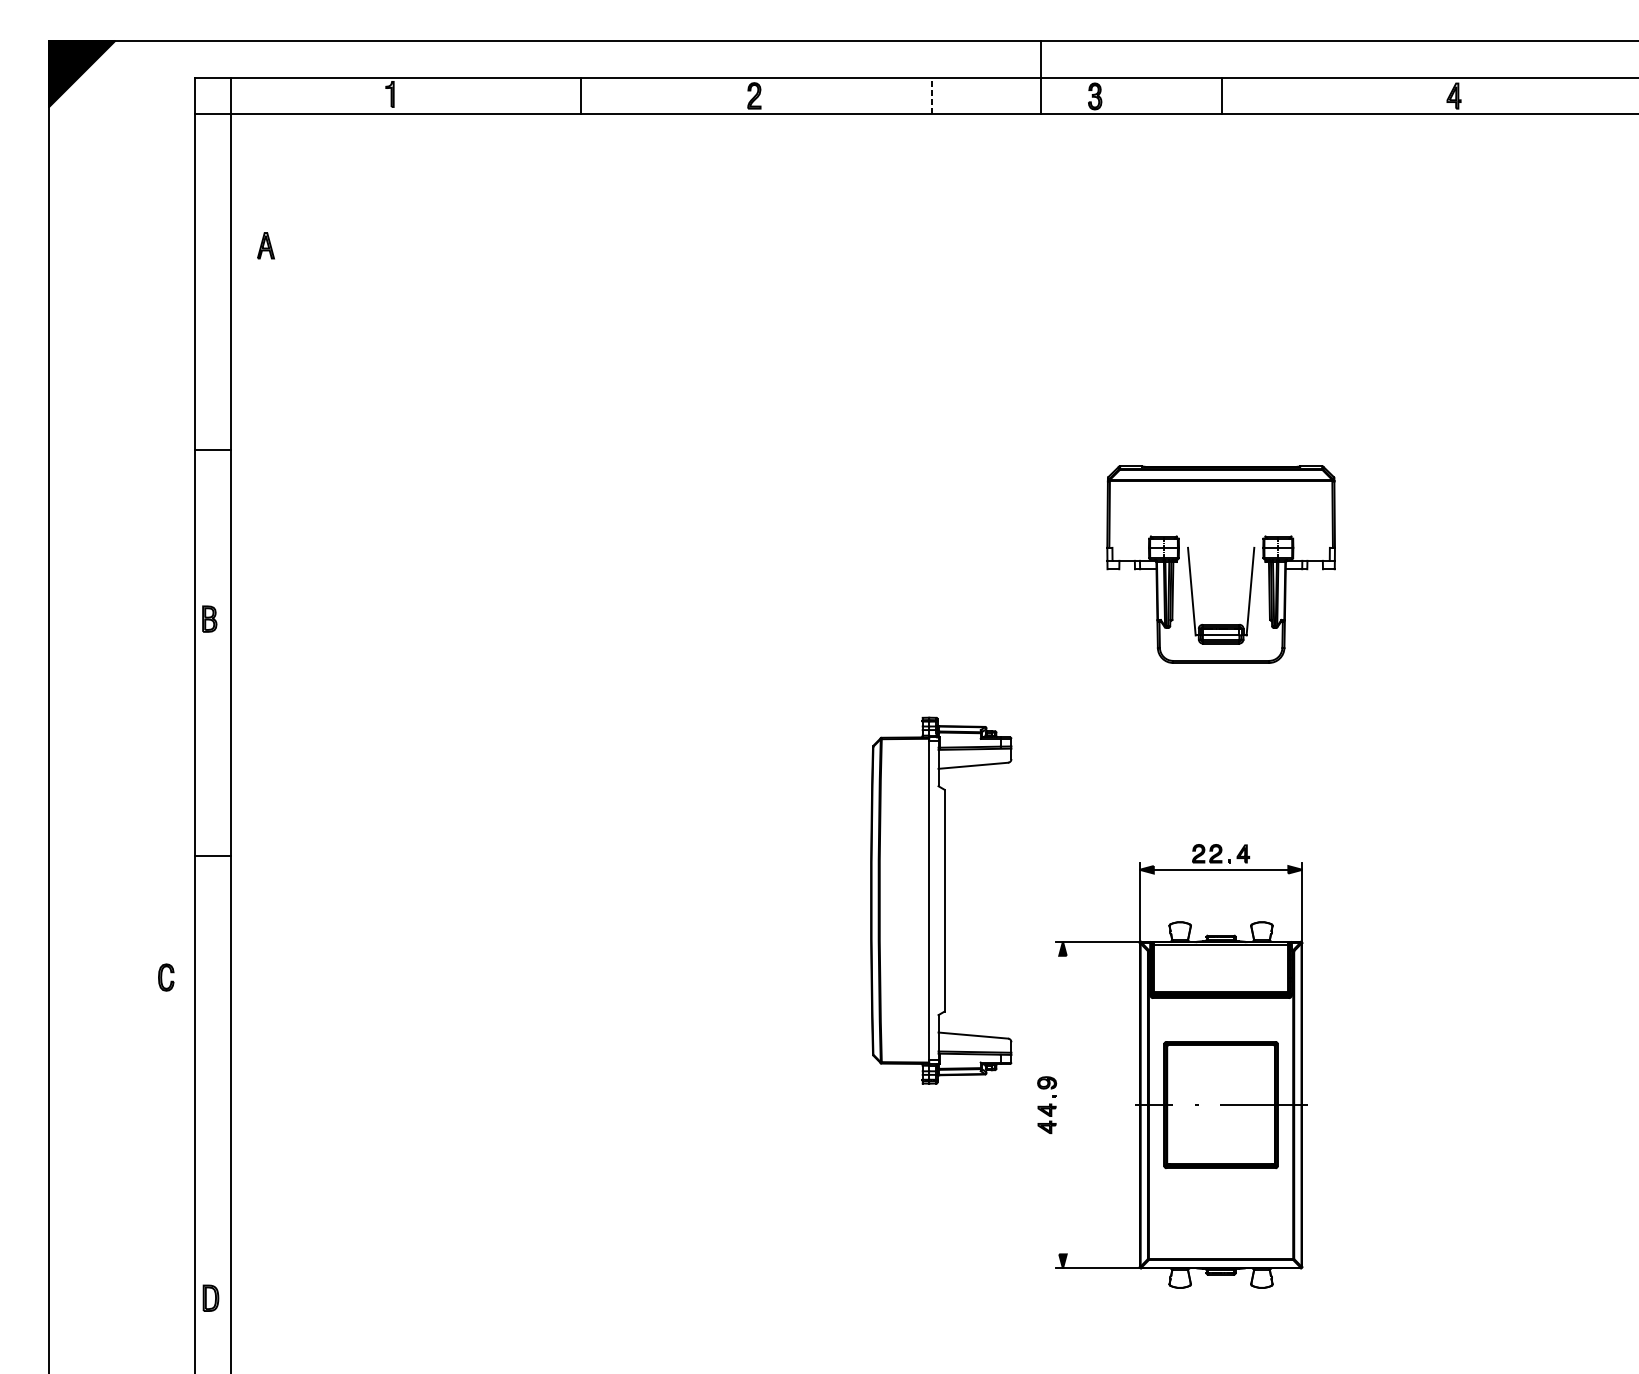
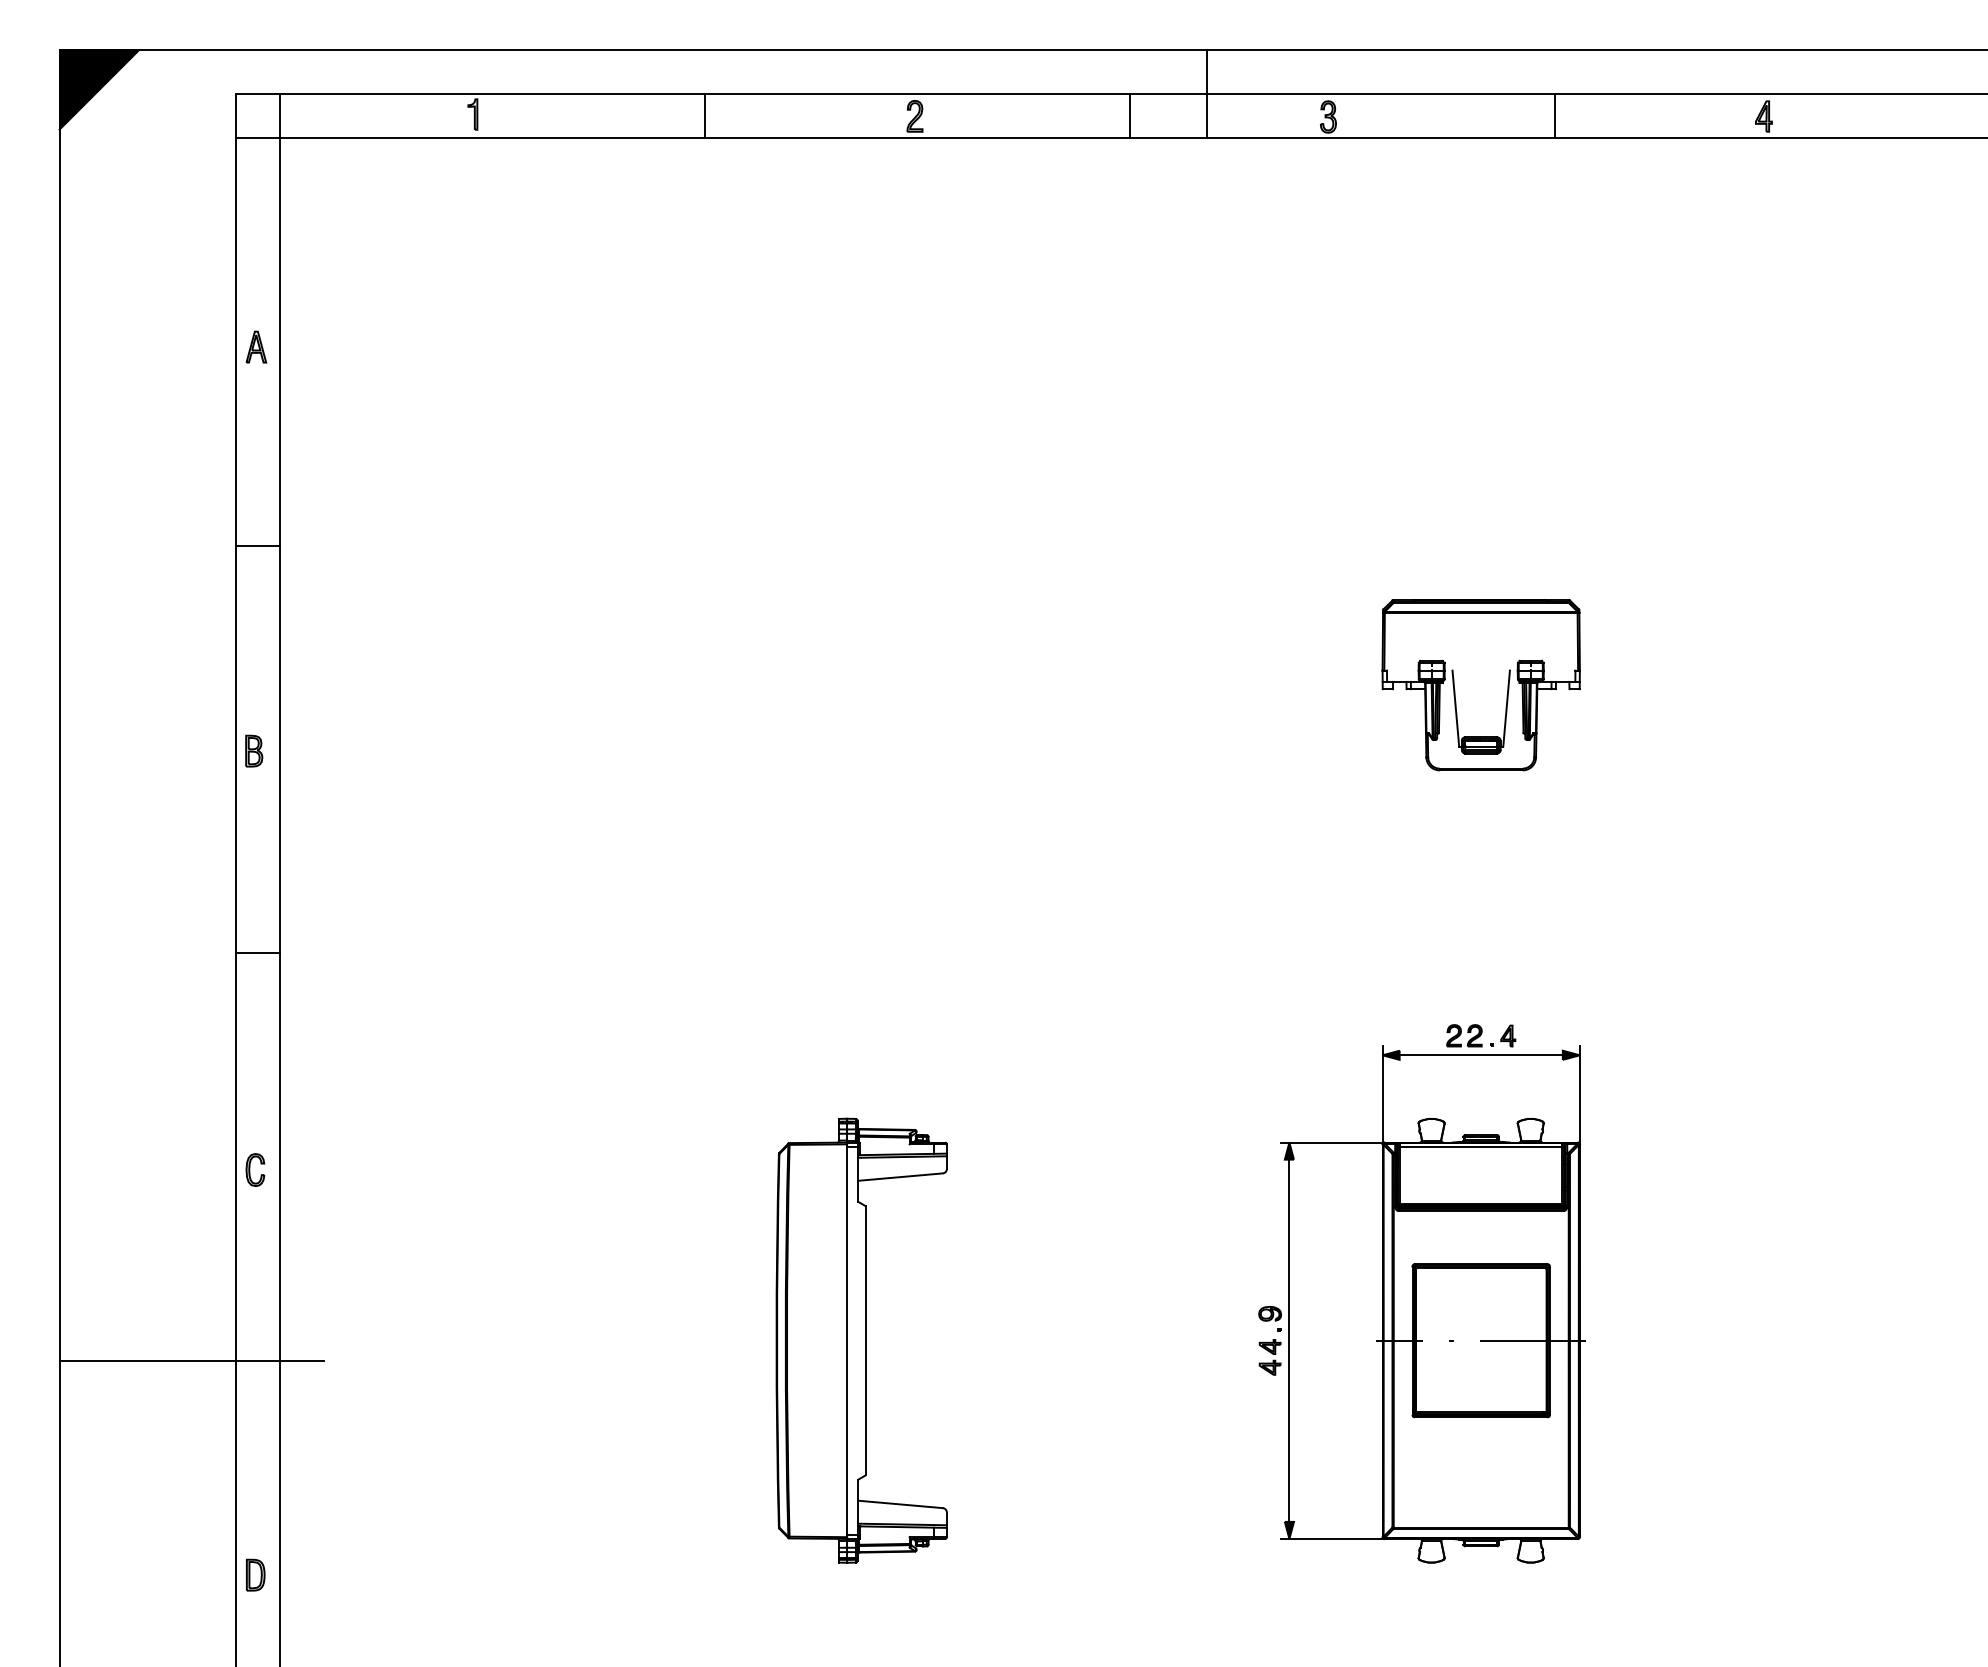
line: (1040, 77) -> (1207, 94), moved
line: (931, 95) -> (1129, 115), dashed -> solid
line: (1221, 96) -> (1554, 116), moved
part: (266, 245) -> (256, 346), moved
part: (1220, 565) -> (1480, 685), size x0.71
line: (213, 855) -> (258, 953), moved
part: (941, 900) -> (861, 1340), moved
part: (166, 977) -> (255, 1169), moved
line: (1063, 1104) -> (1289, 1340), added
line: (158, 1121) -> (191, 1360), added

